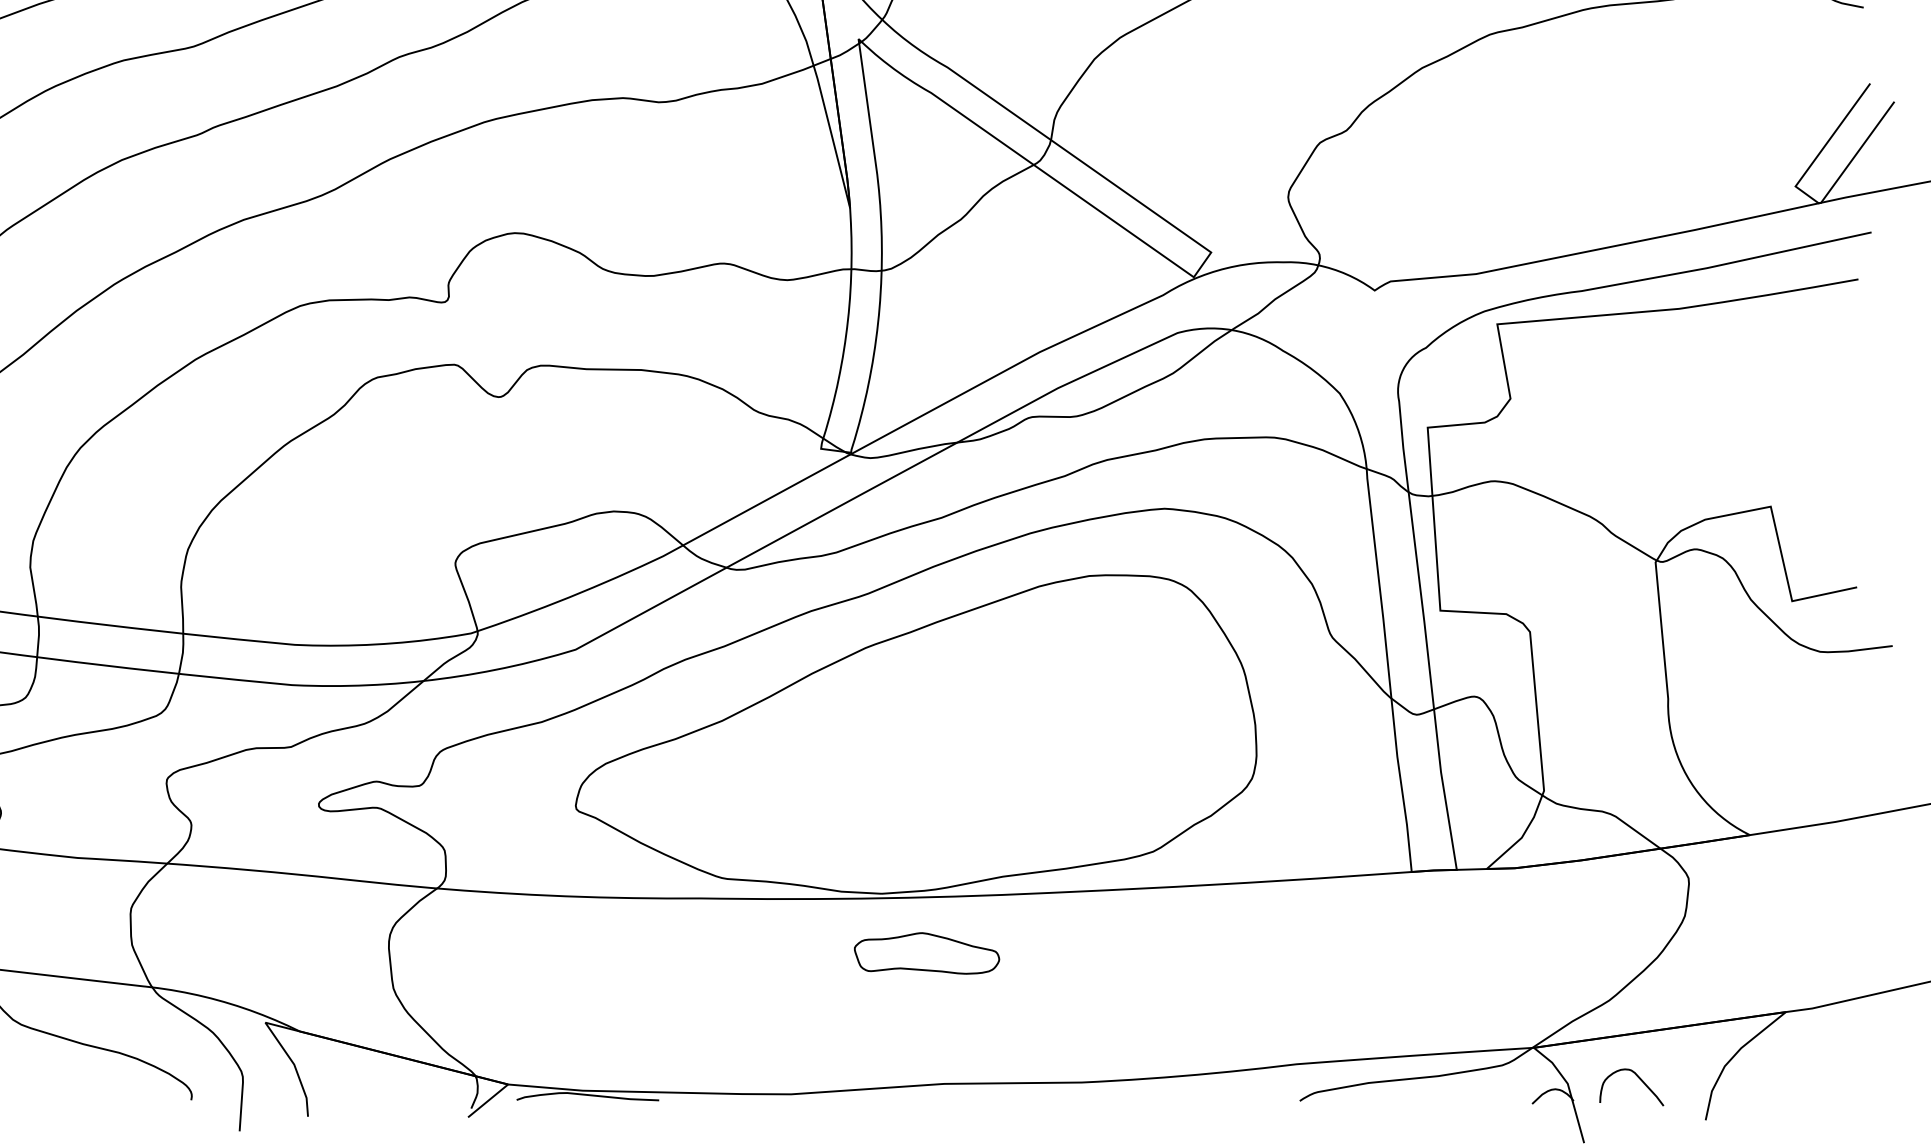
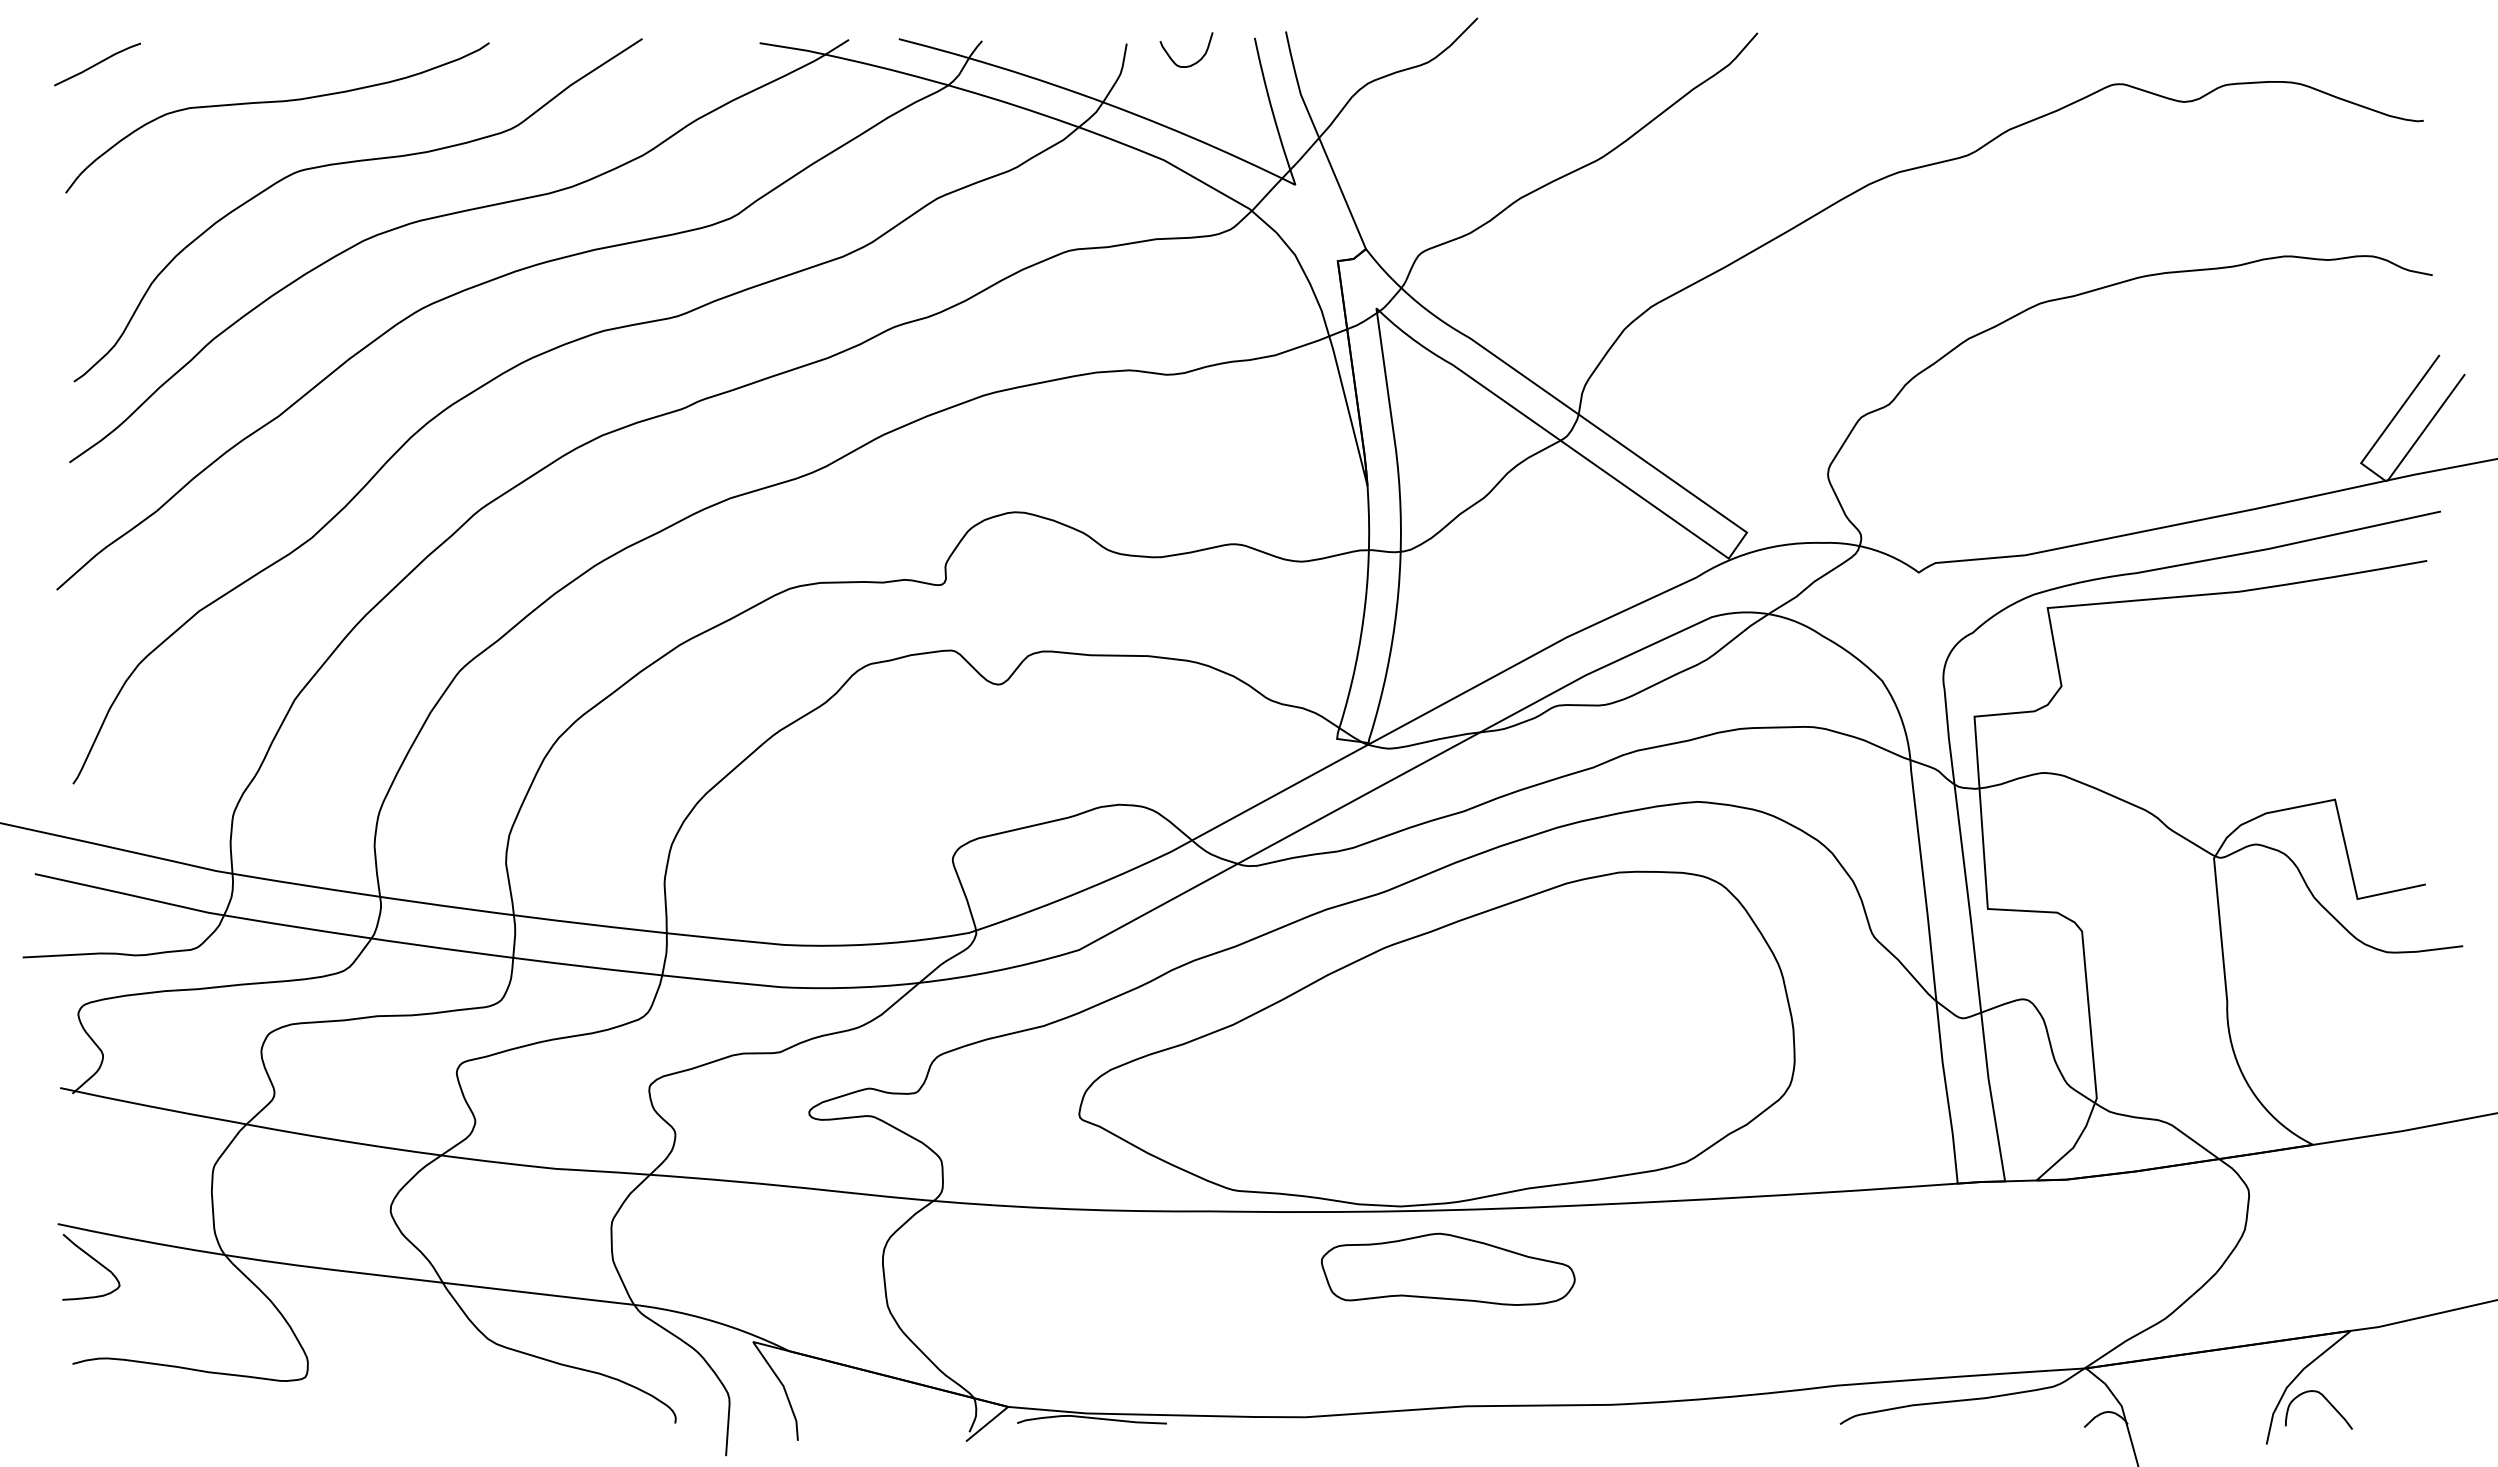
part: (927, 952) -> (1448, 1268), size x1.67
curve: (1640, 1081) -> (2328, 1403), moved

